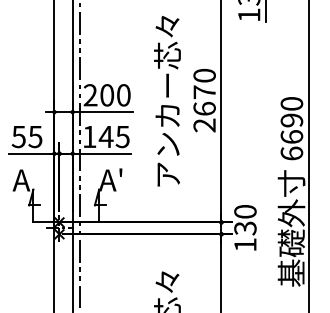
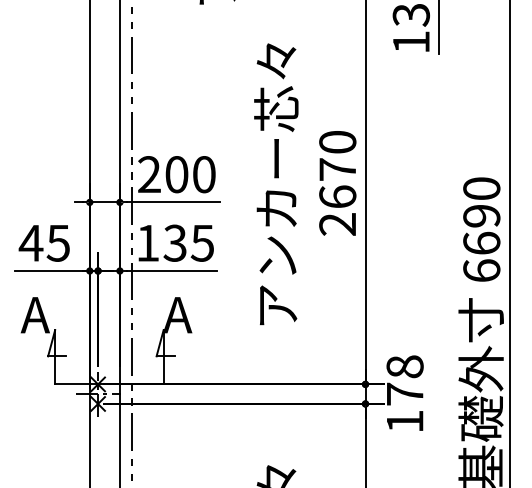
text: (105, 136) -> (174, 242), 145 -> 135
text: (18, 137) -> (30, 244), 55 -> 45
text: (120, 172) -> (198, 301), A' -> A
text: (245, 219) -> (405, 379), 130 -> 178

